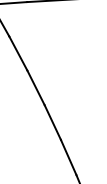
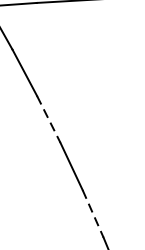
line: (36, 88) -> (49, 120), solid -> dashed
line: (68, 157) -> (92, 213), solid -> dashed

